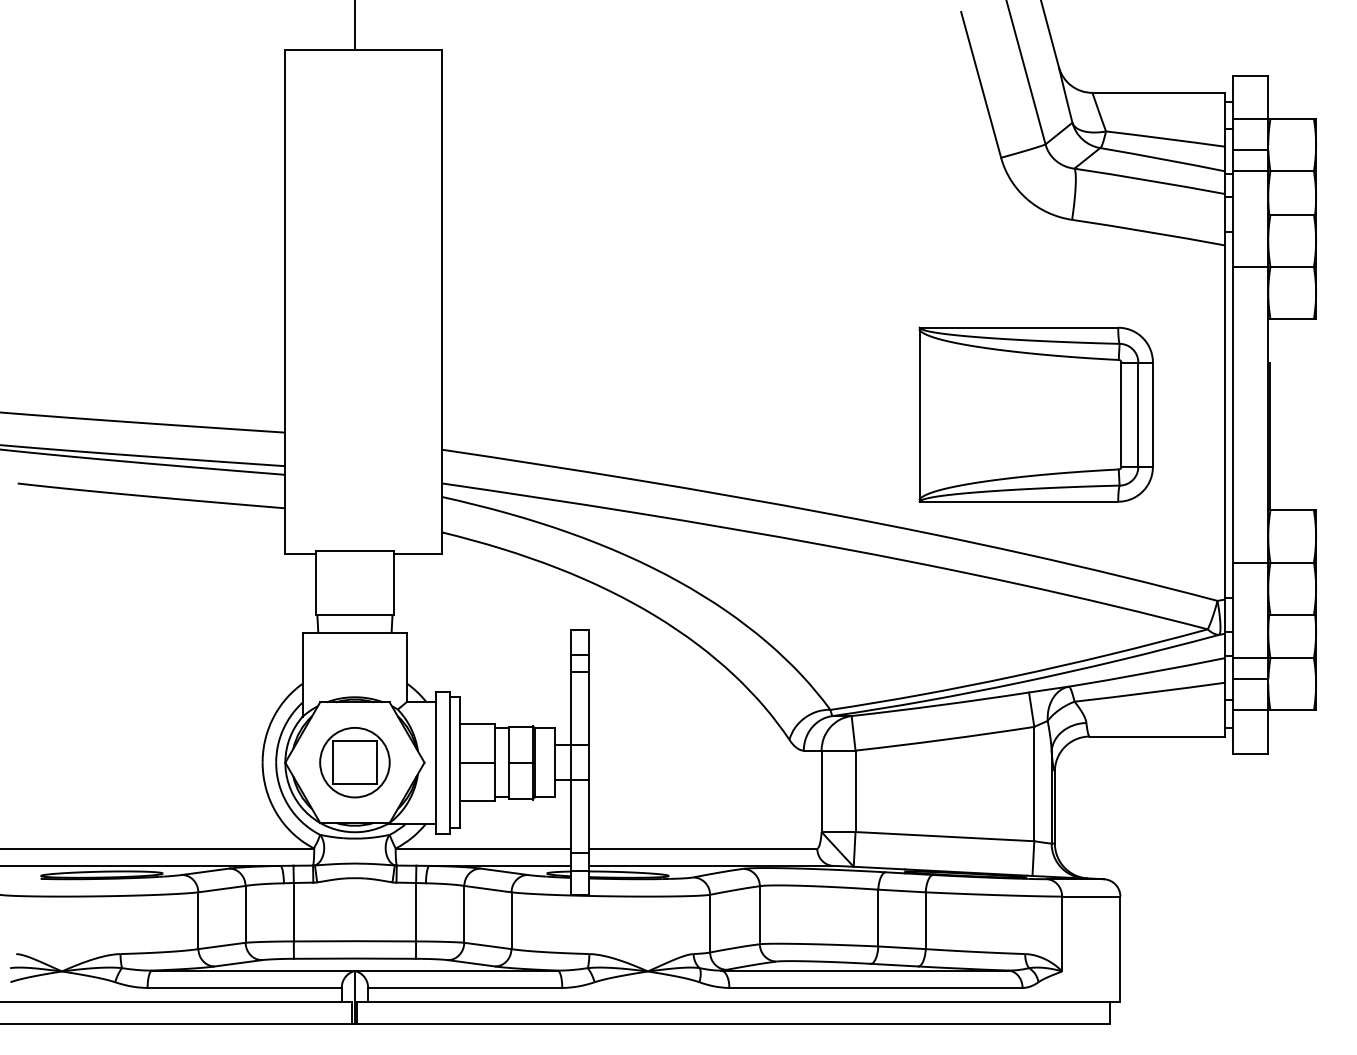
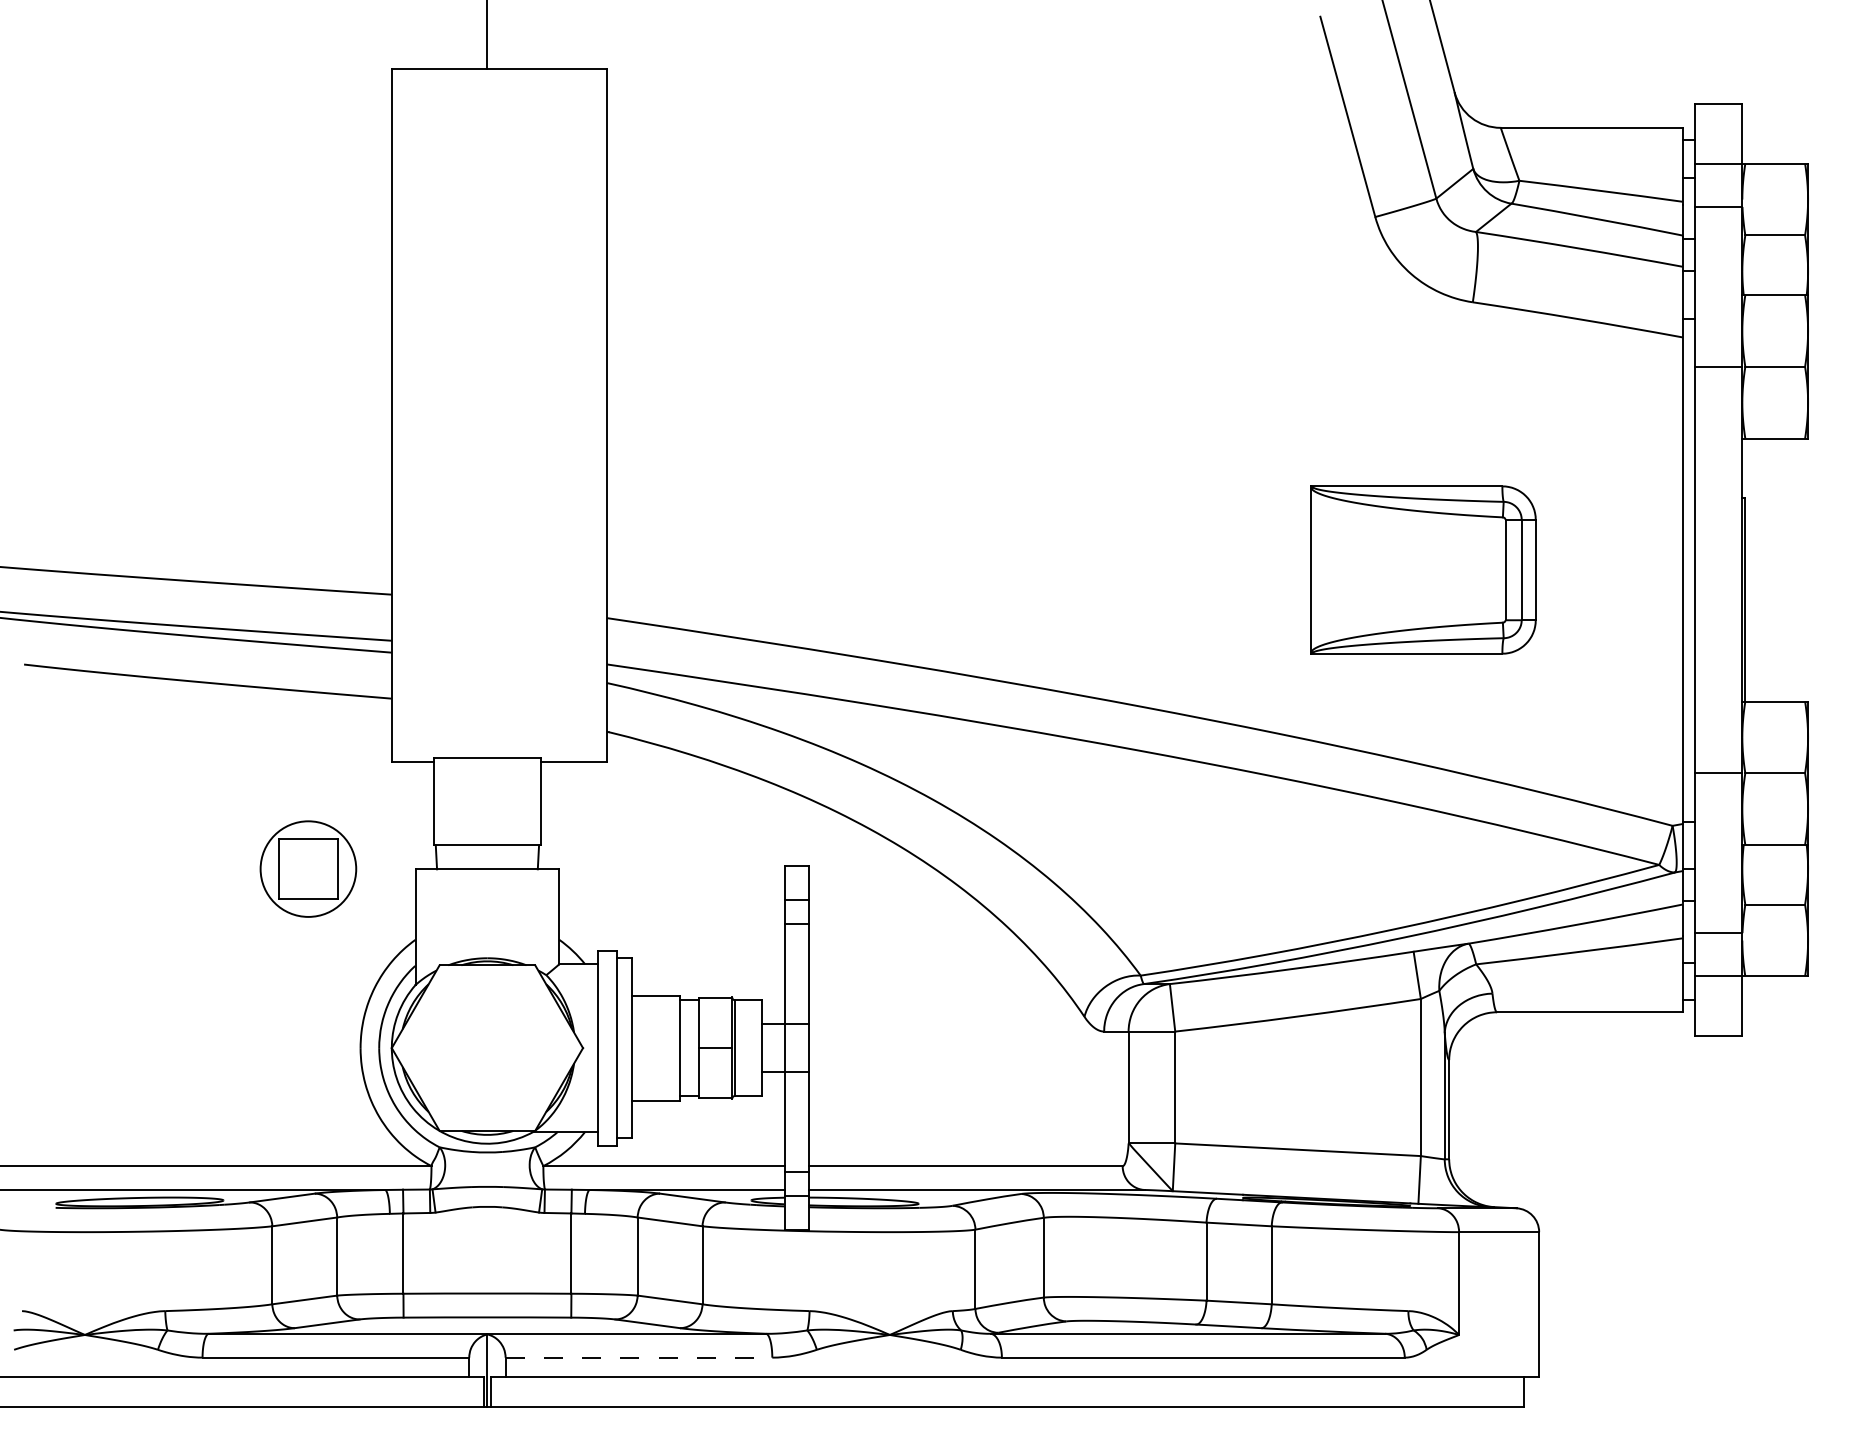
line: (1250, 171) -> (1718, 235), removed
part: (1036, 414) -> (1423, 569), size x0.7
line: (1250, 658) -> (1718, 904), removed
part: (354, 762) -> (308, 868), moved
line: (477, 762) -> (655, 1048), removed
line: (465, 987) -> (639, 1357), solid -> dashed

